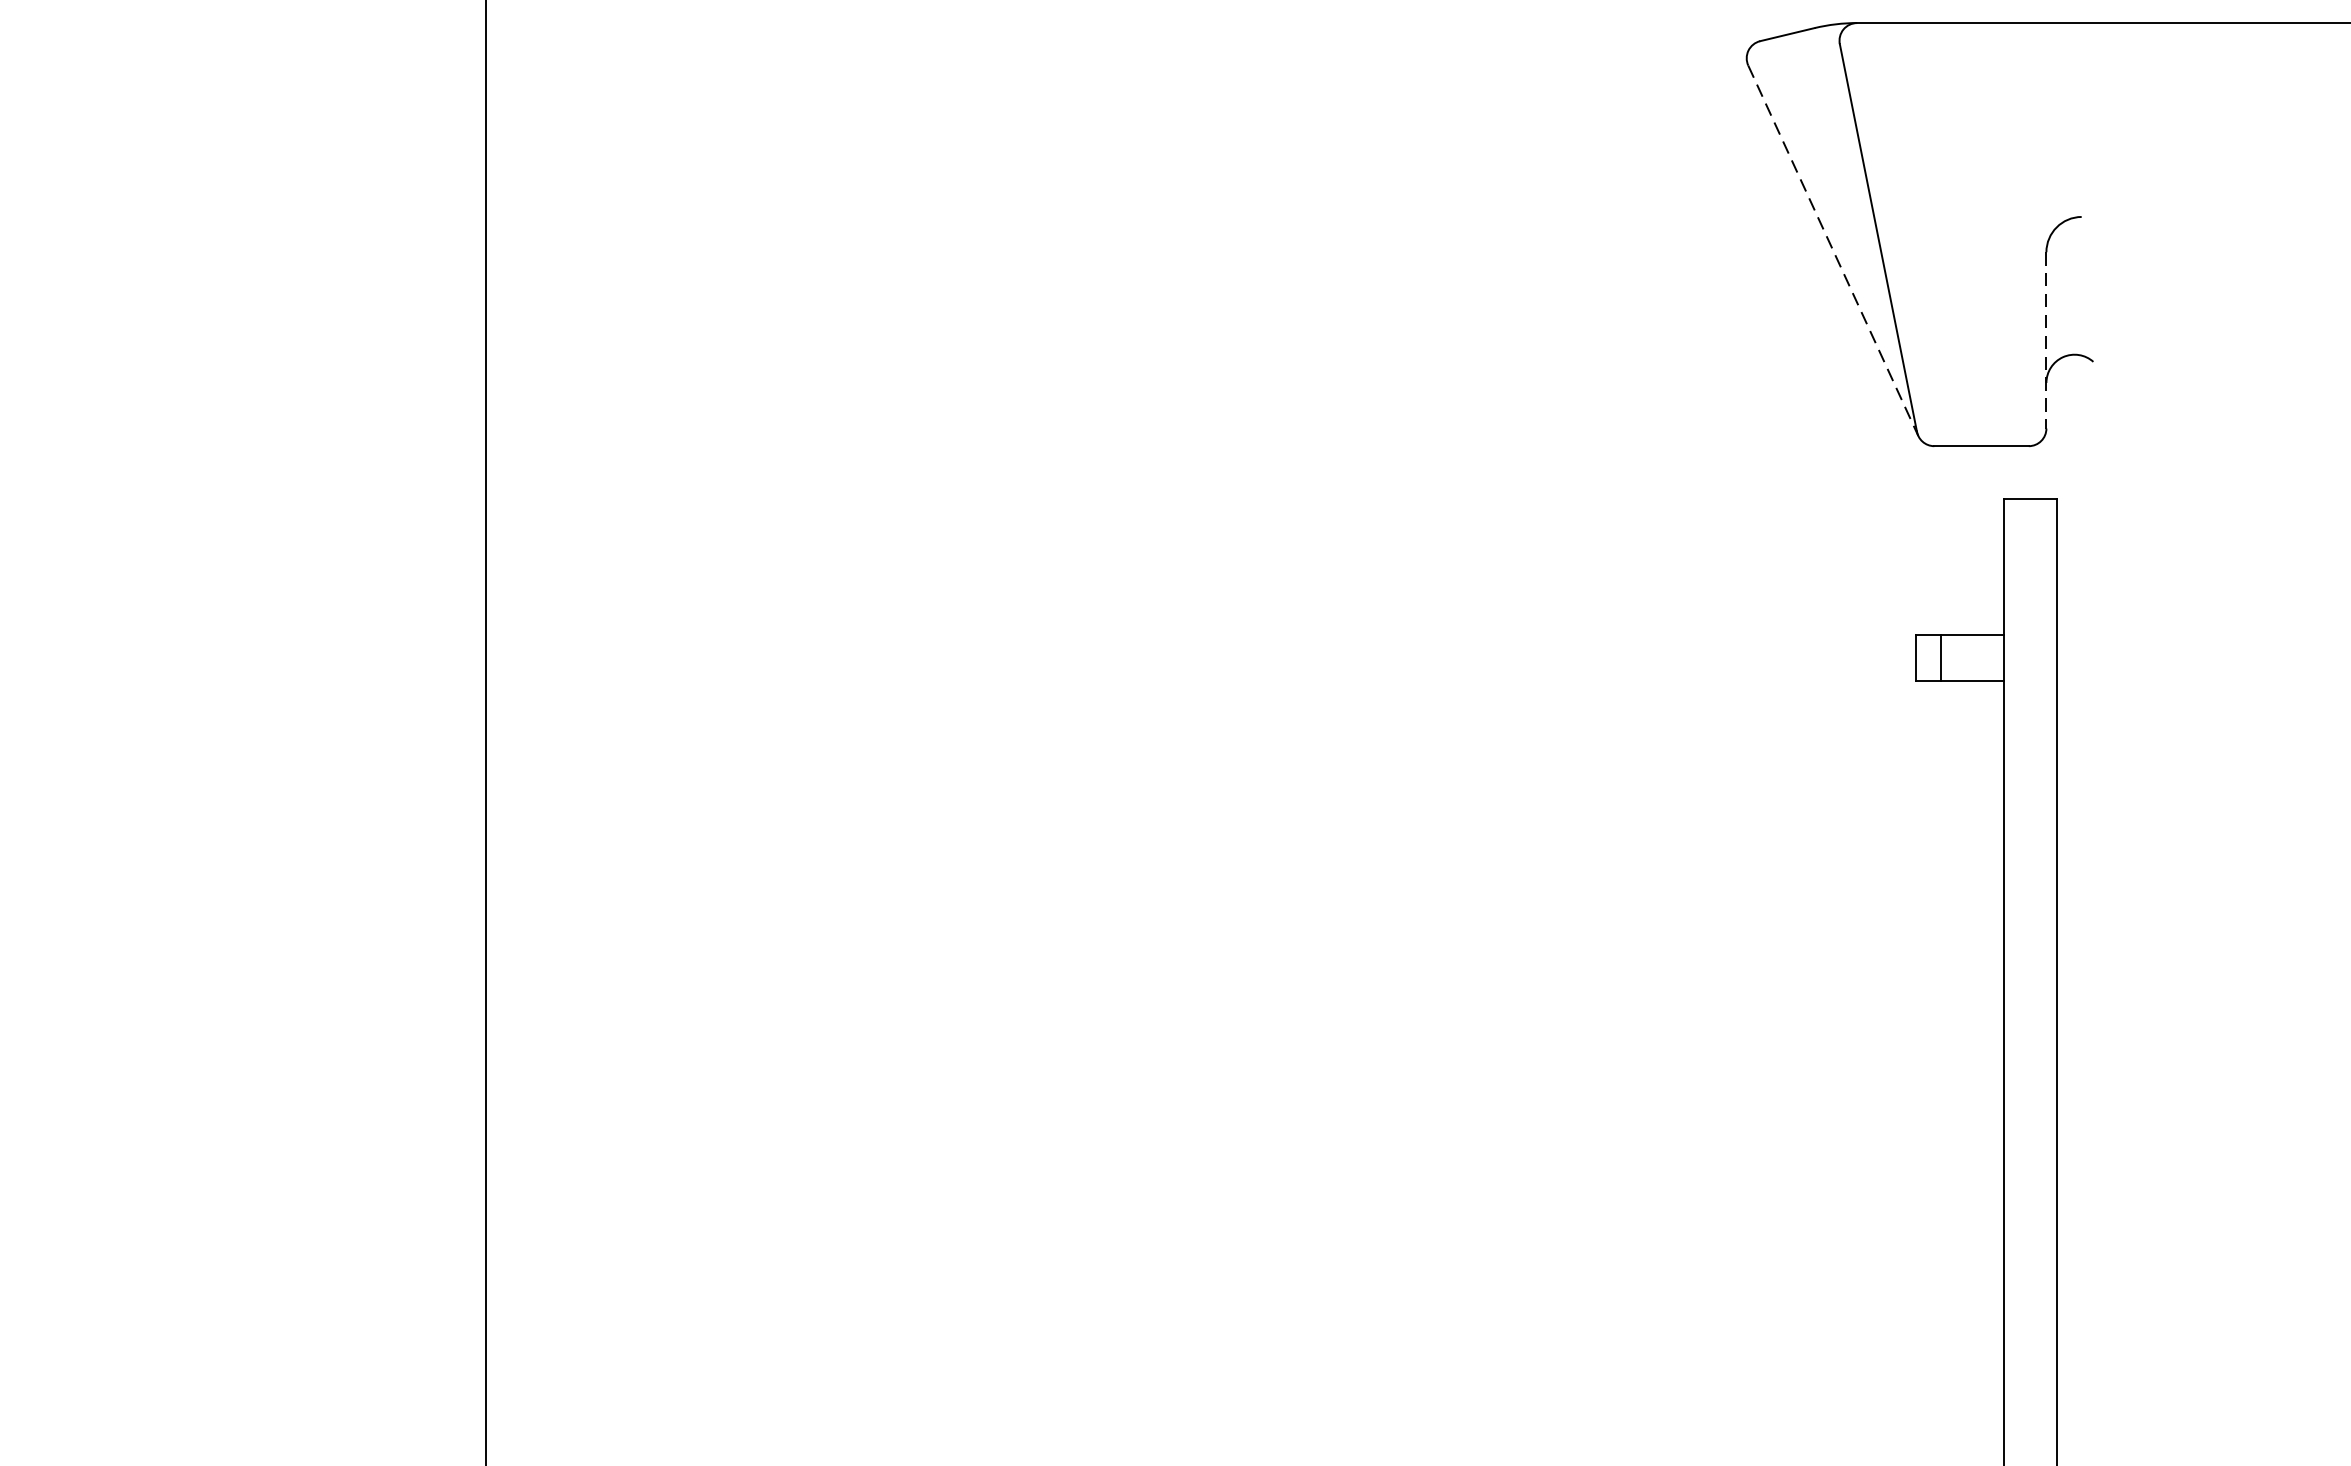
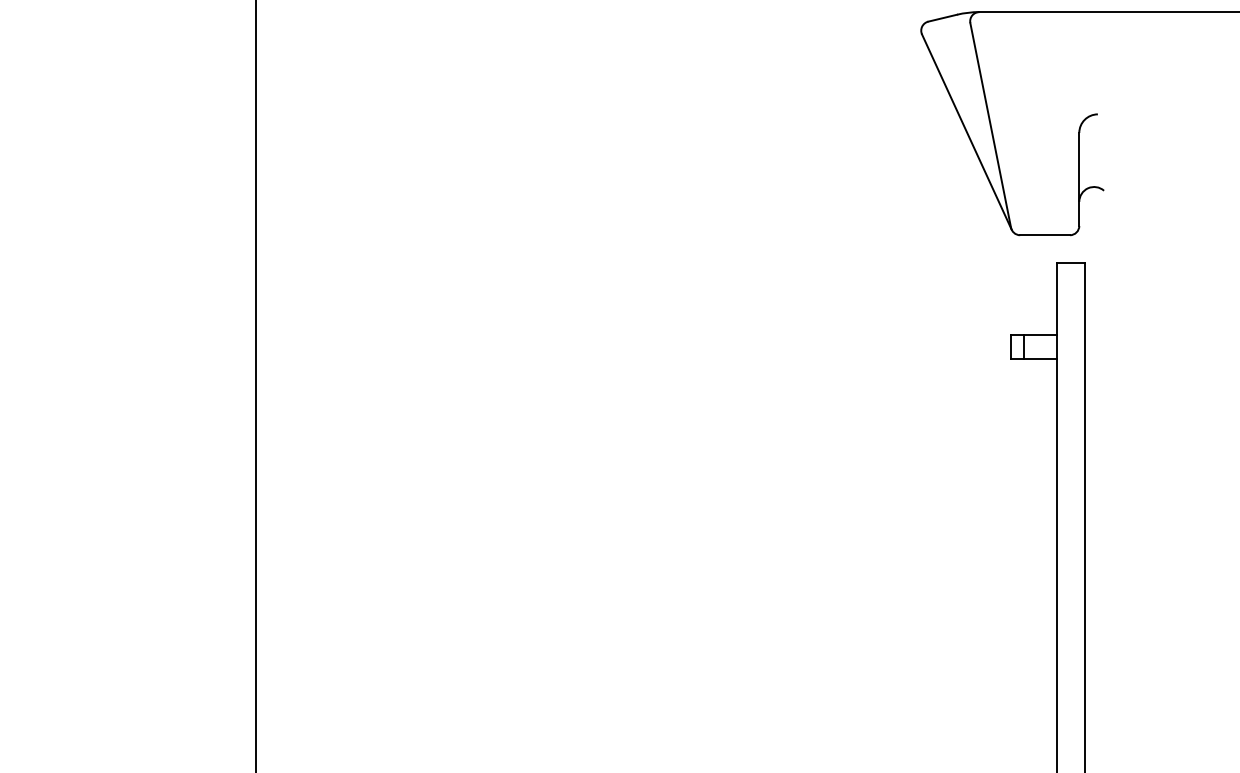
line: (1834, 251) -> (967, 132), dashed -> solid
line: (2046, 340) -> (1079, 179), dashed -> solid

